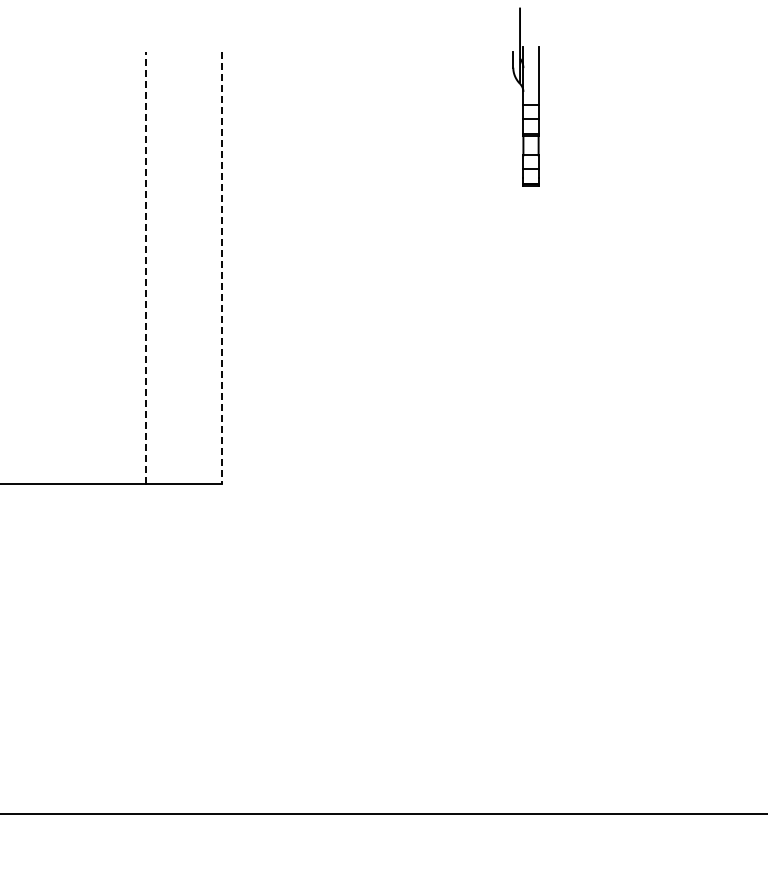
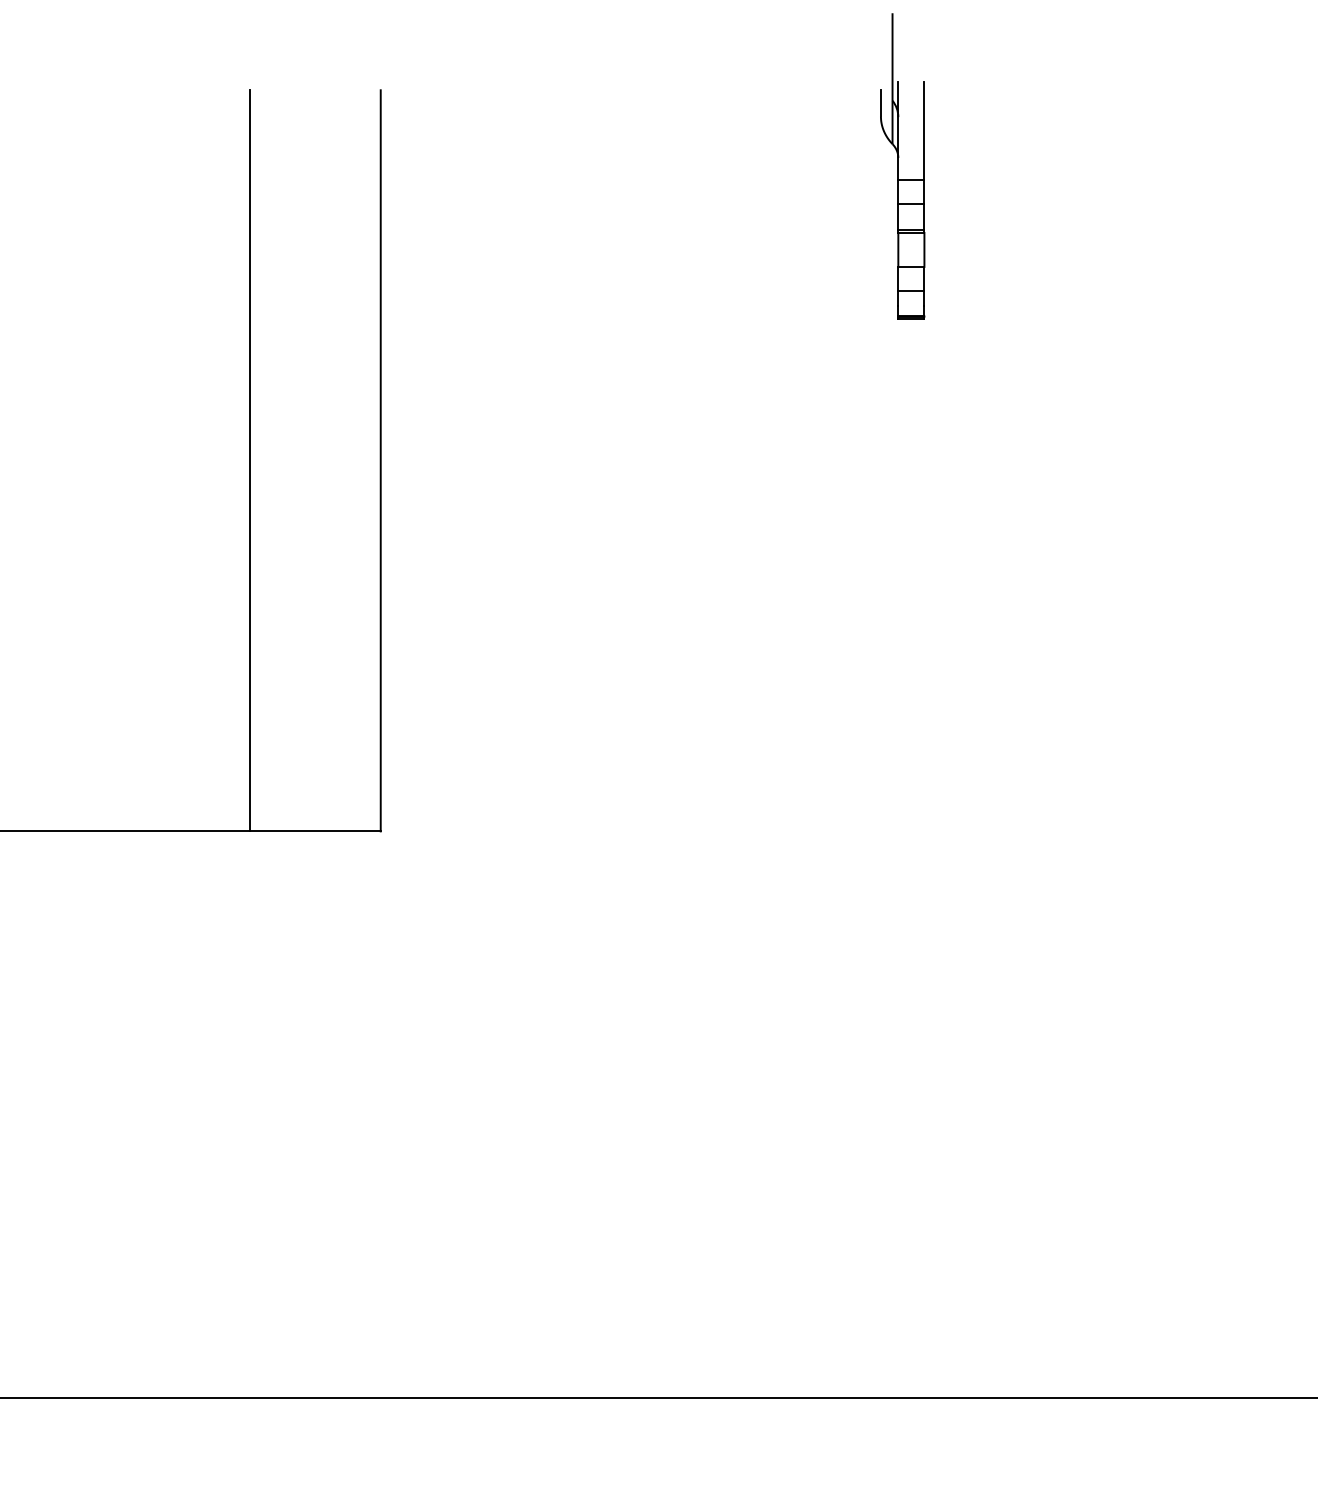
line: (145, 268) -> (249, 461), dashed -> solid
line: (221, 268) -> (380, 461), dashed -> solid

